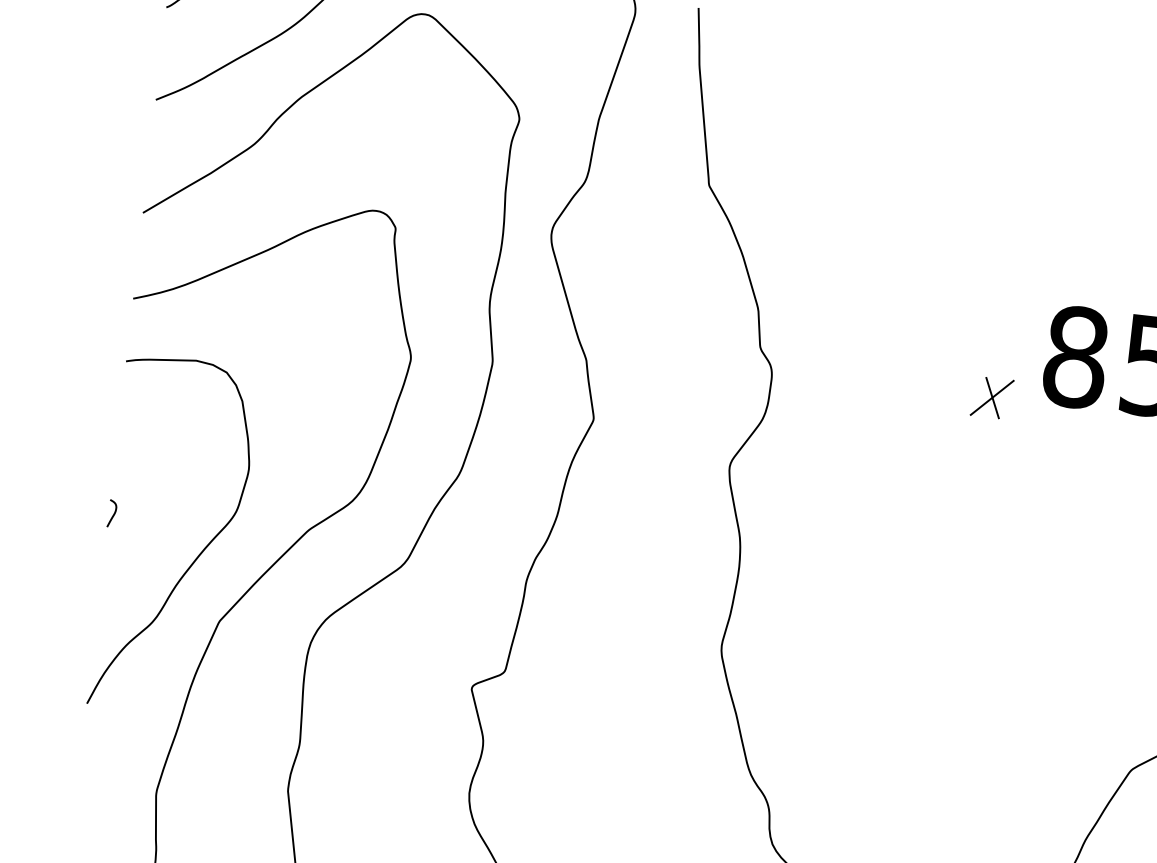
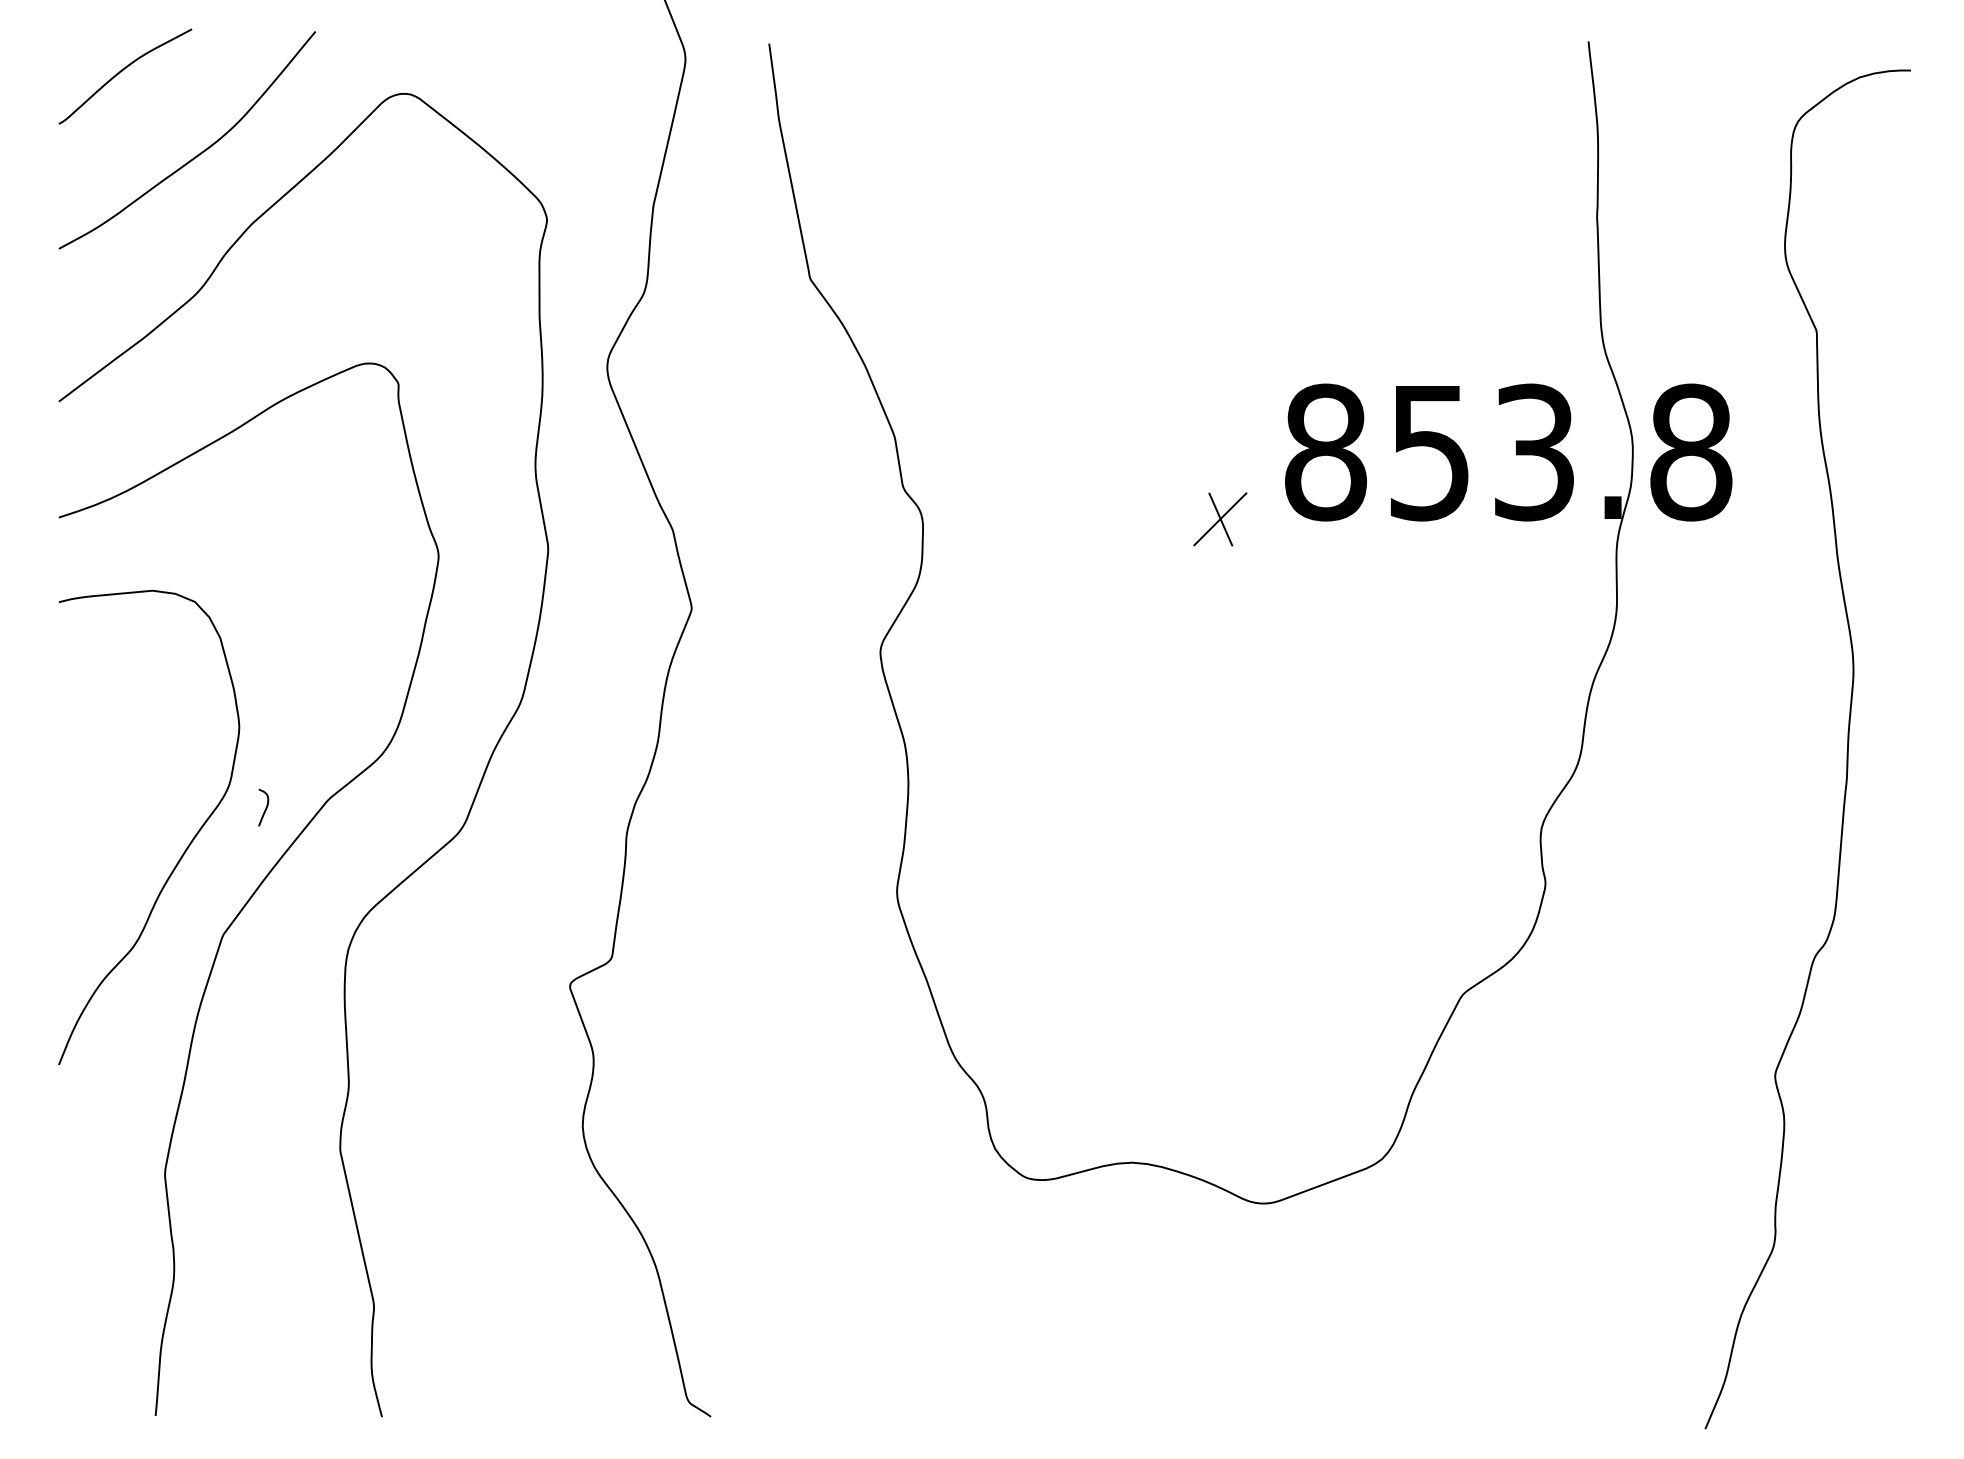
curve: (113, 513) -> (265, 807), moved

